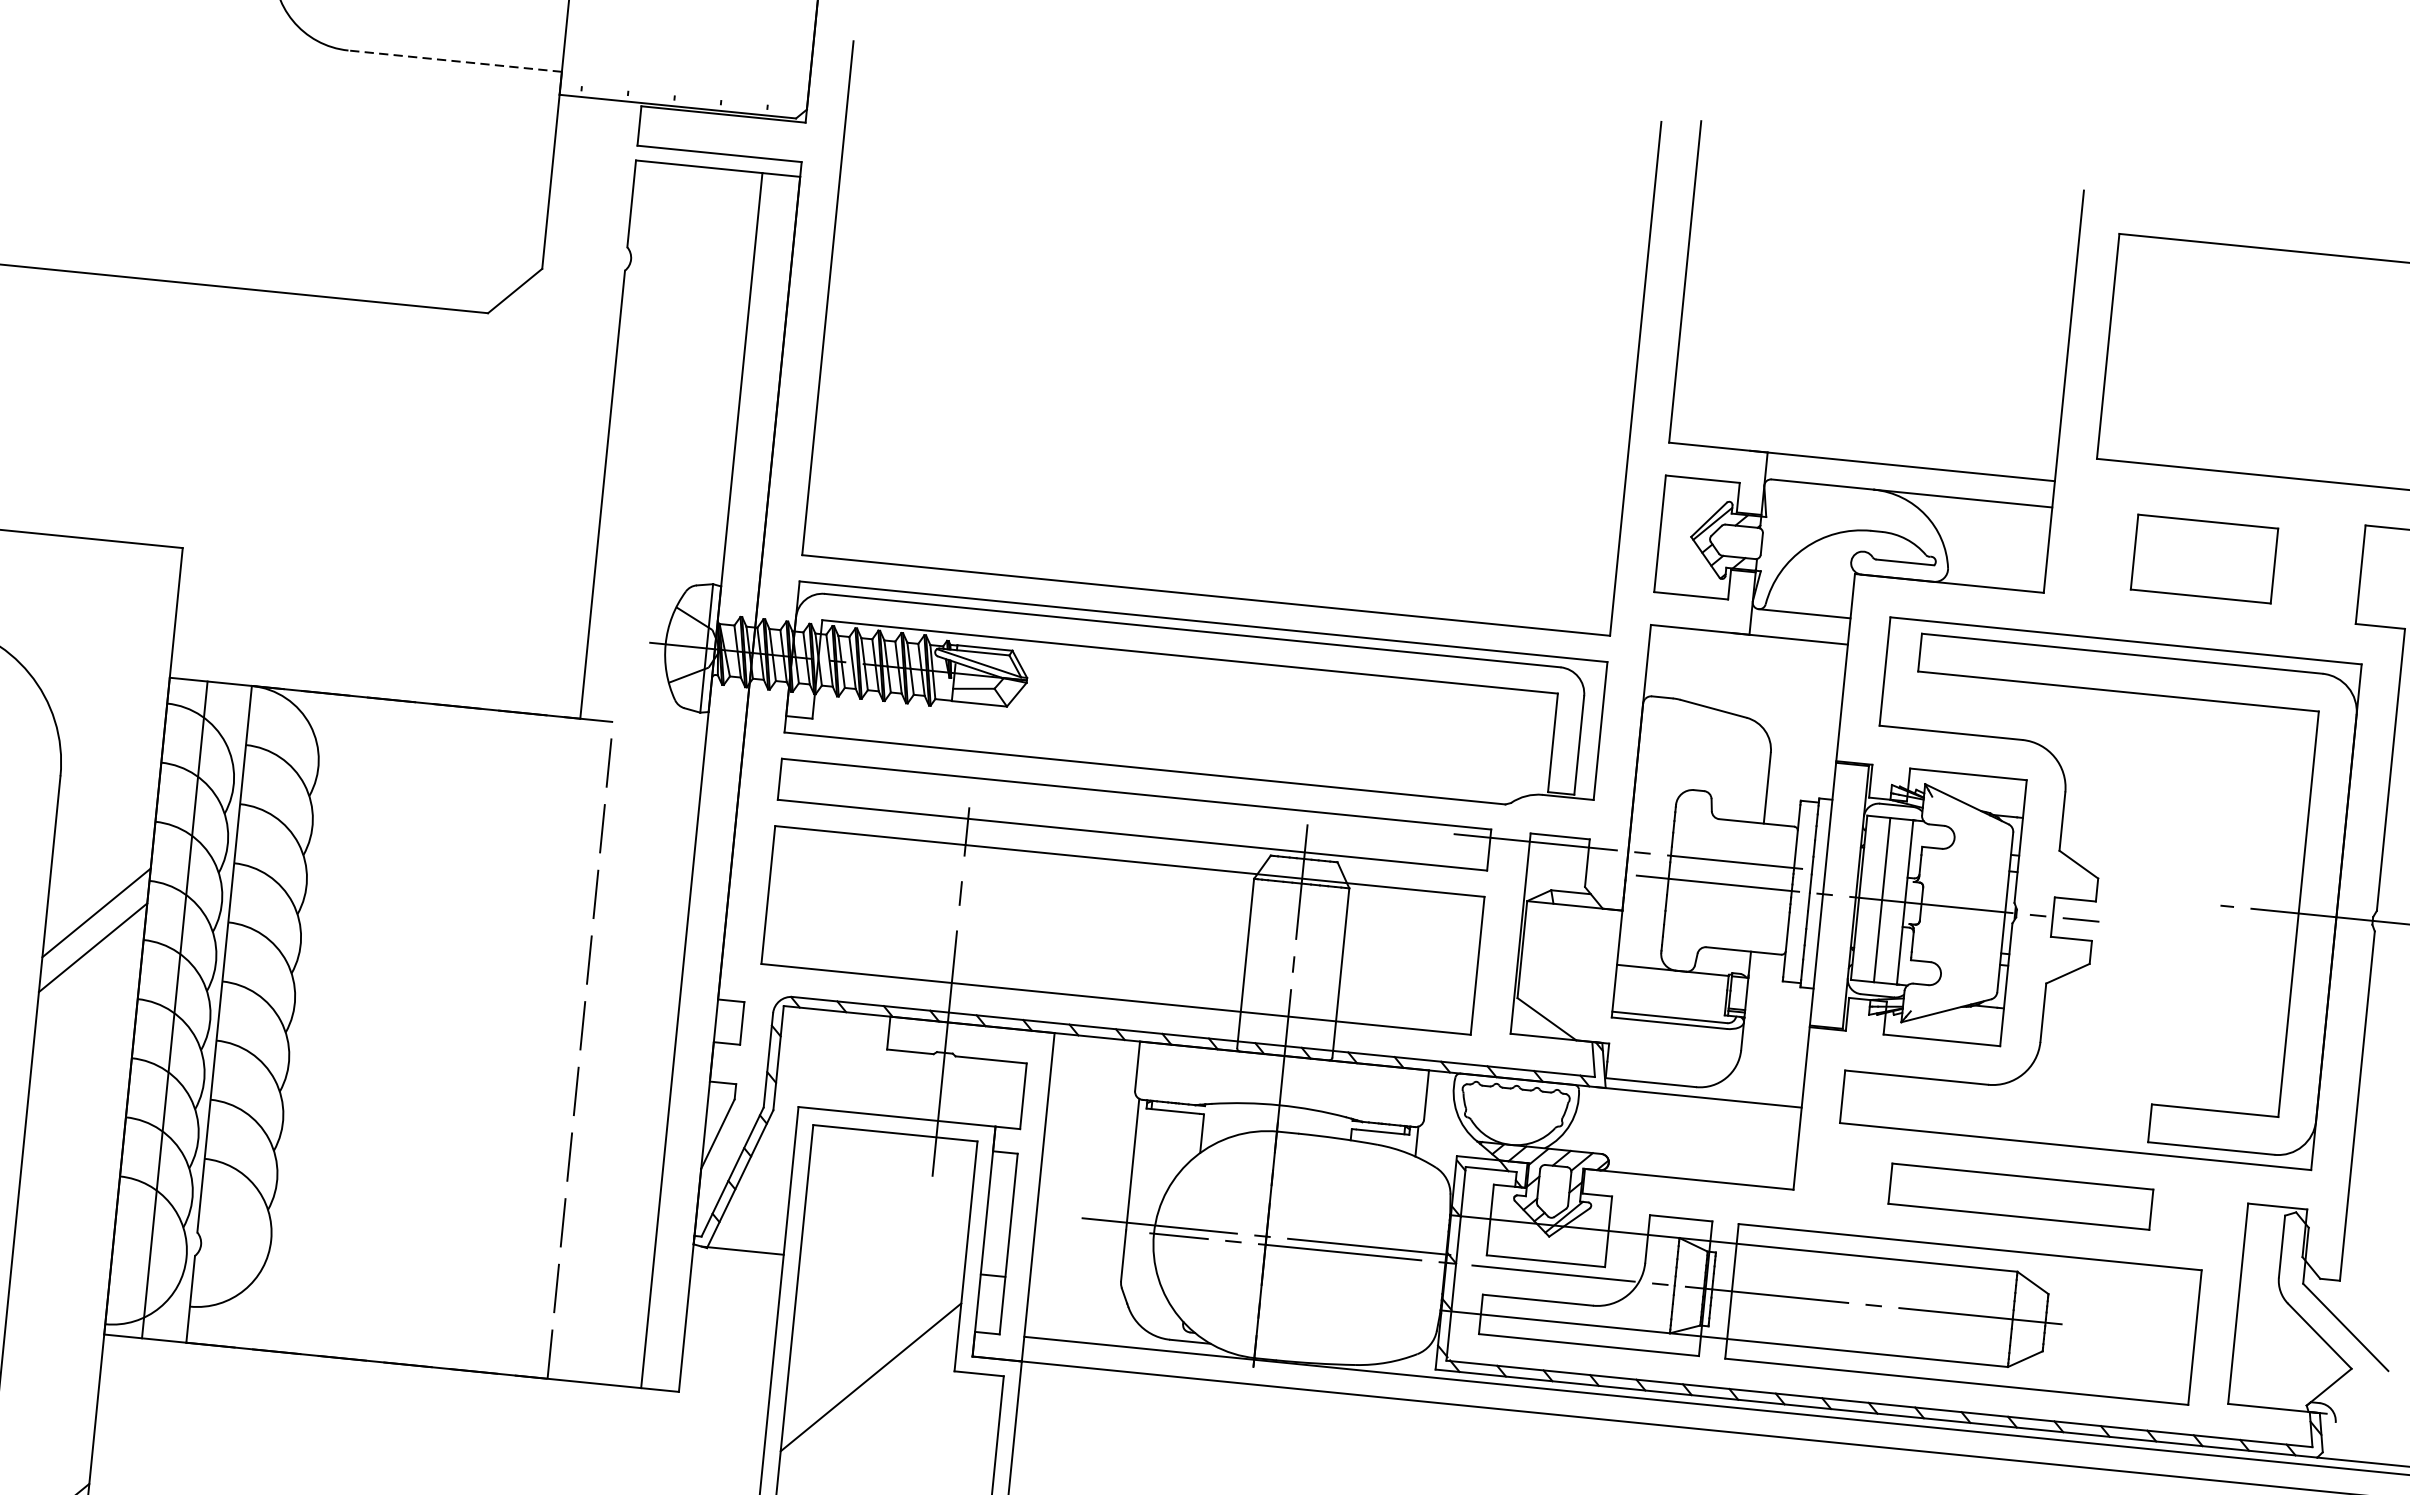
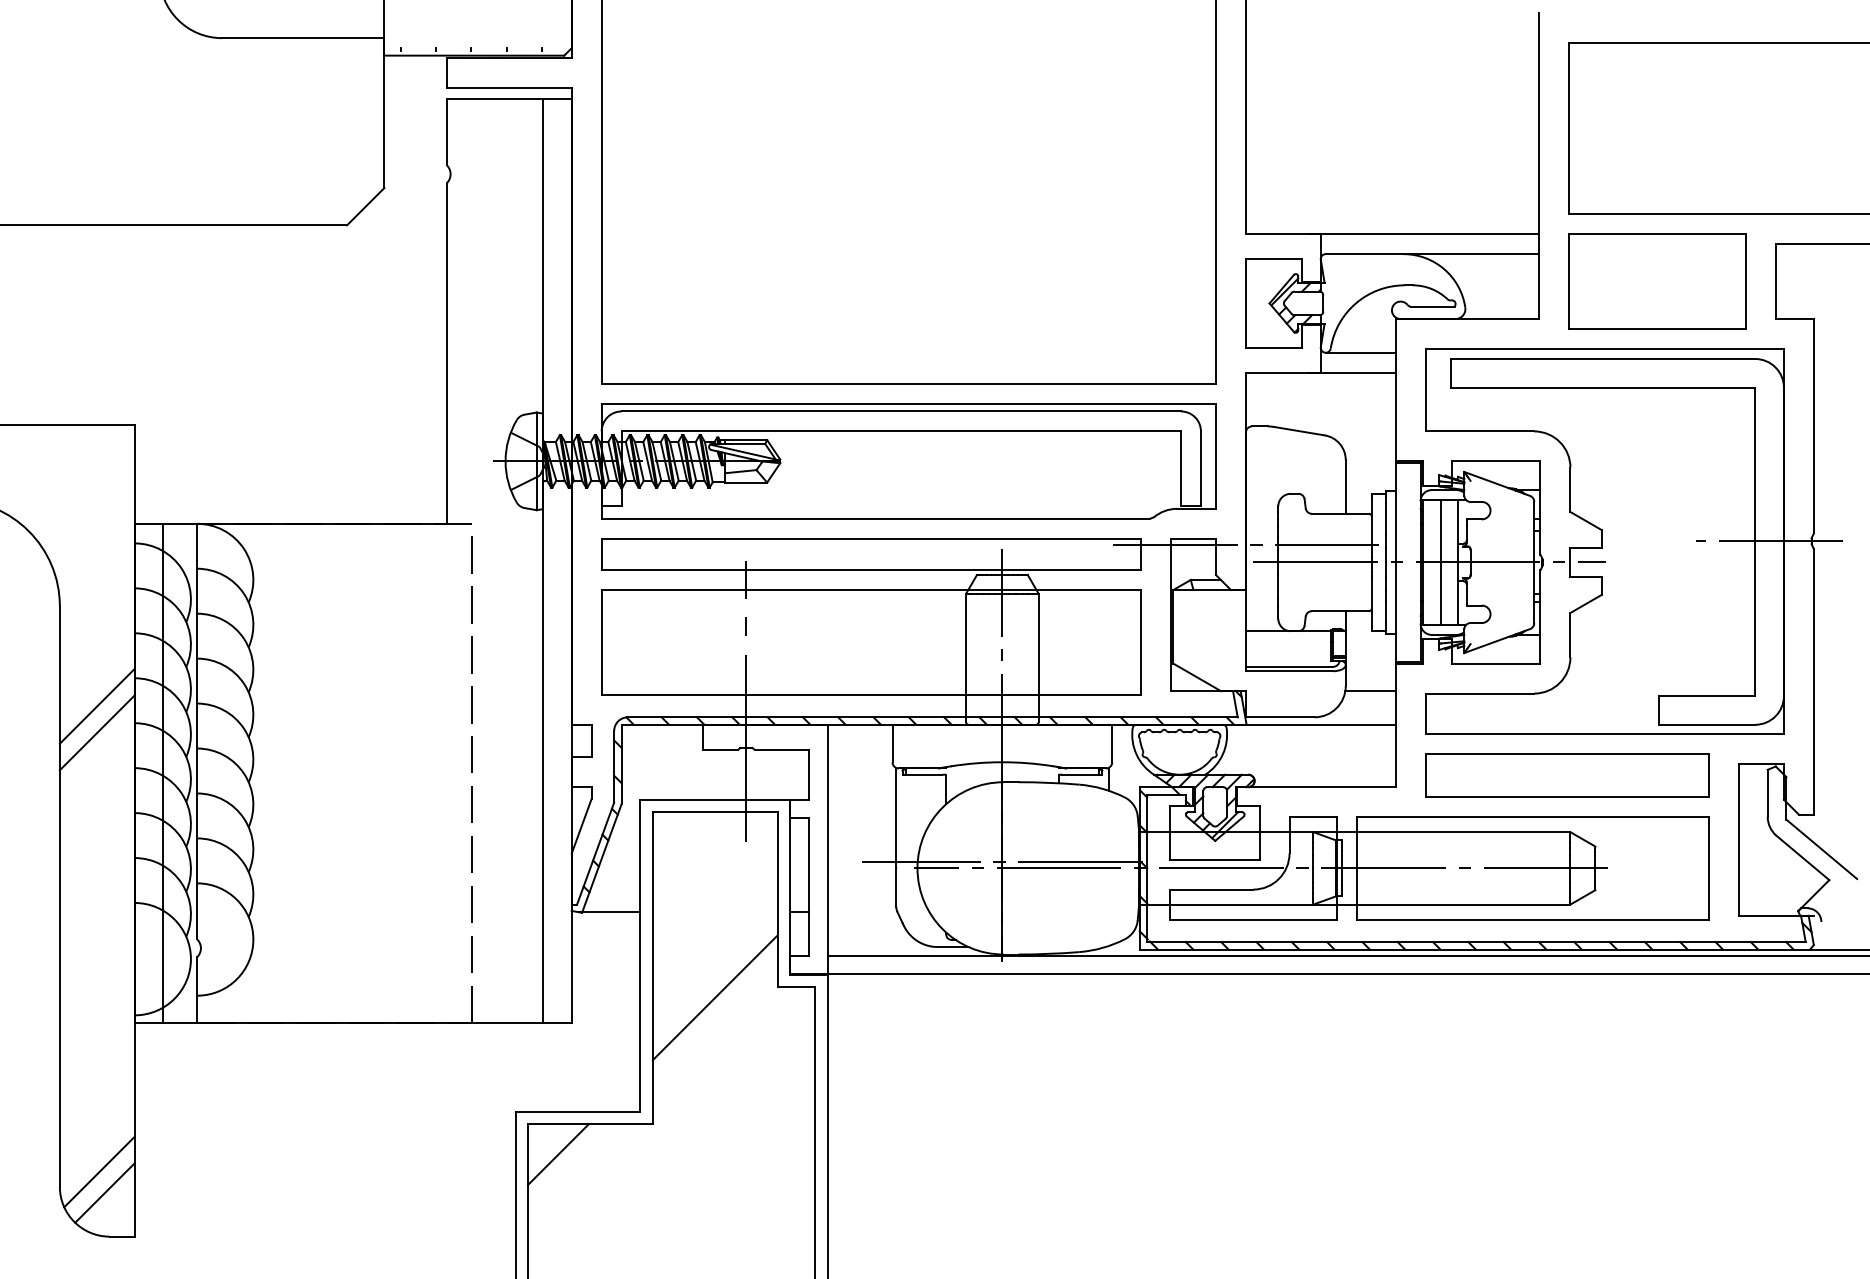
line: (454, 61) -> (302, 38), dashed -> solid
part: (2204, 558) -> (1657, 281), size x1.67
line: (1772, 1060) -> (1370, 691), added
part: (2021, 1196) -> (1567, 775), size x1.43

